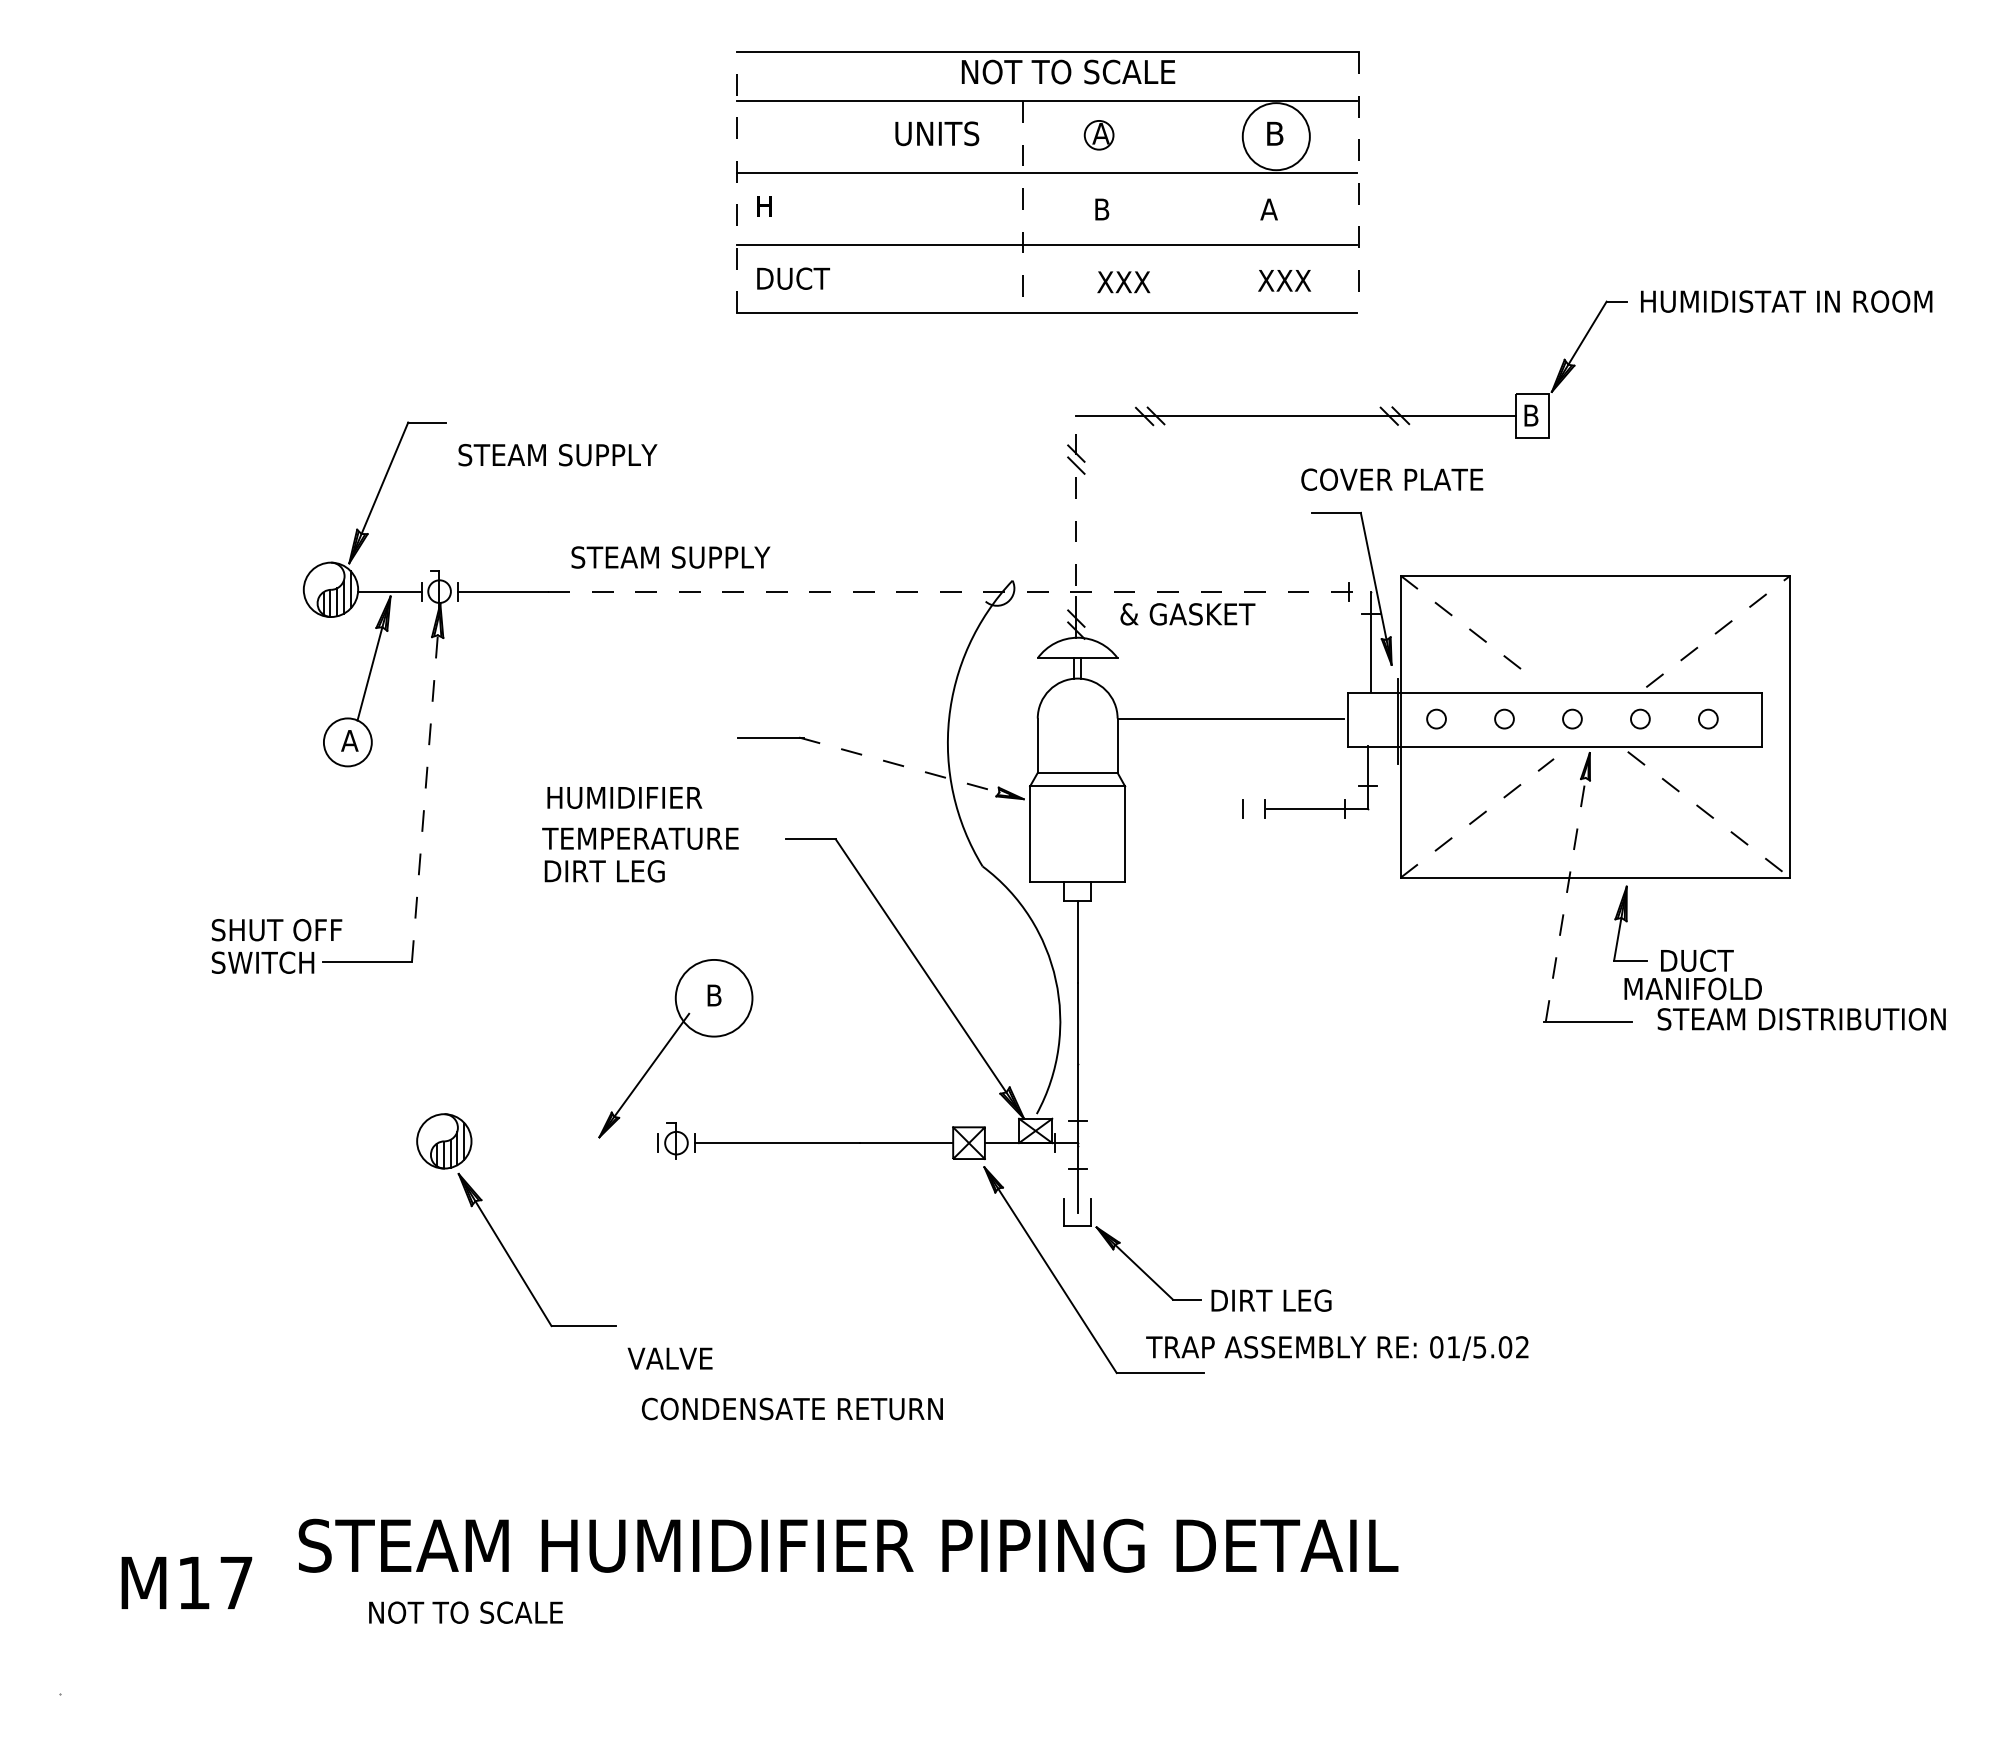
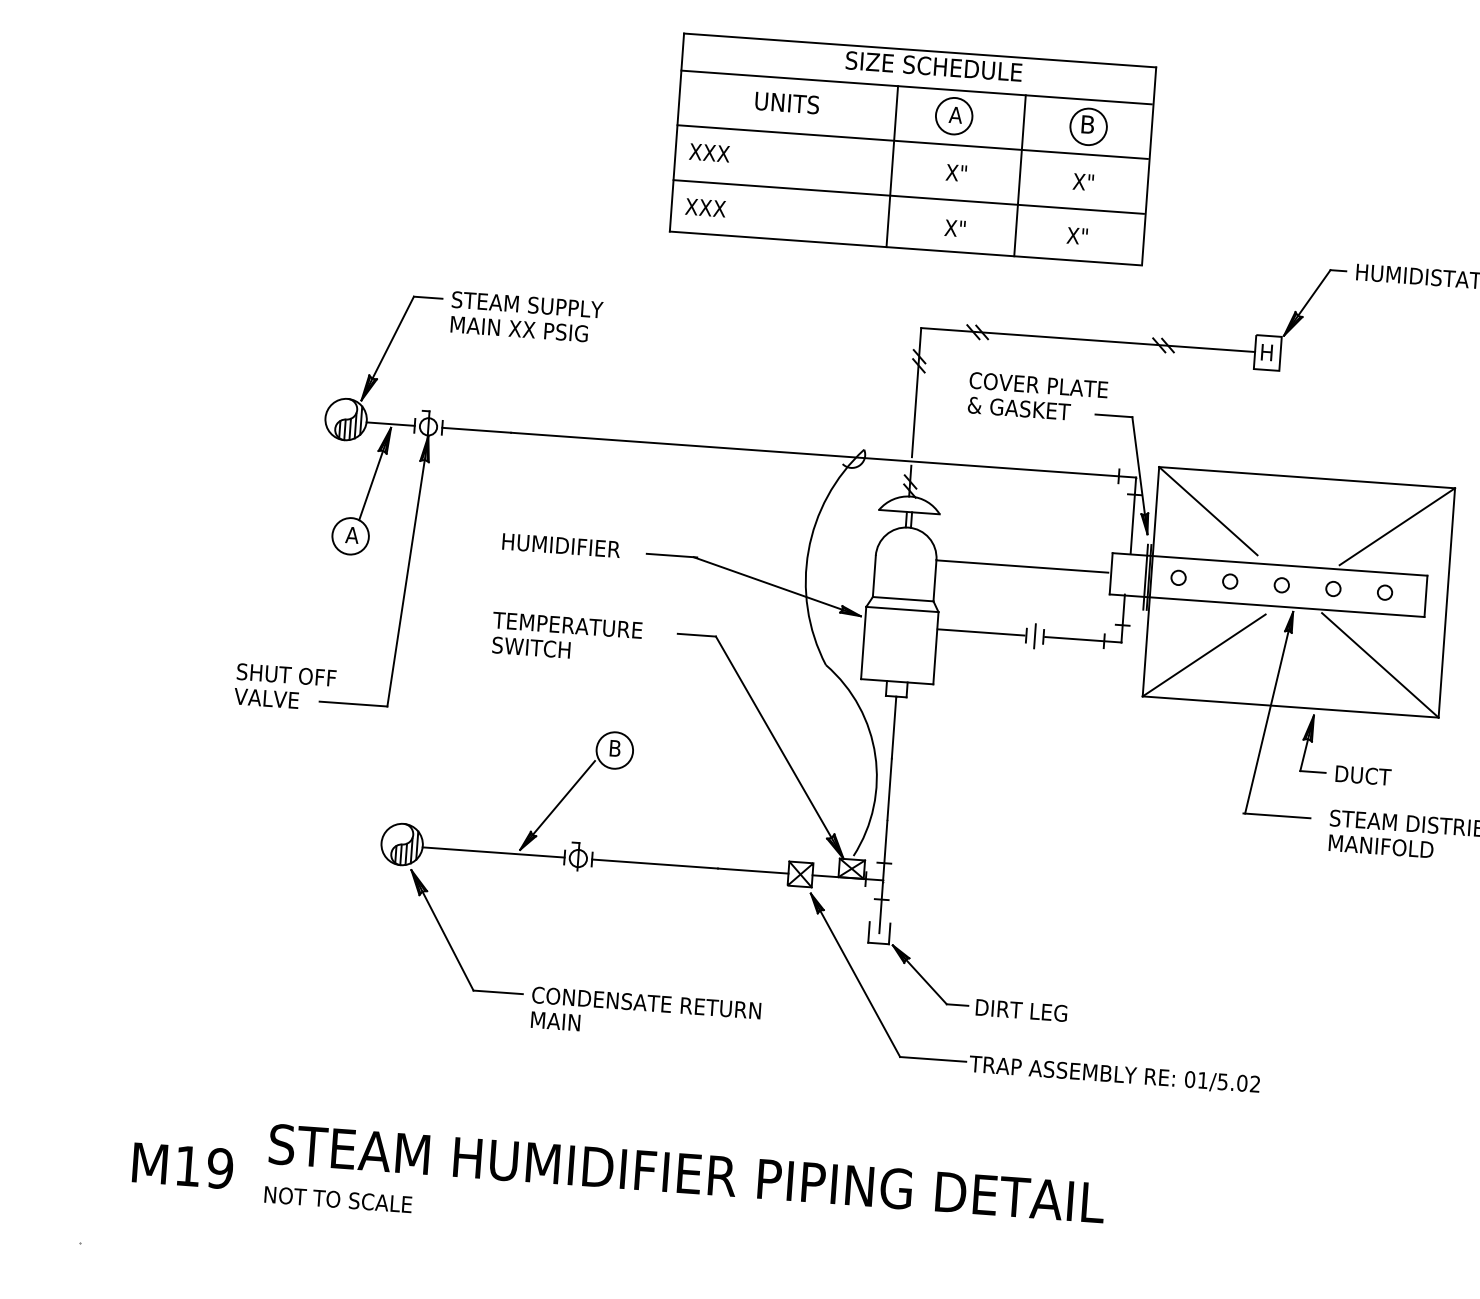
text: (1067, 71) -> (933, 66), NOT TO SCALE -> SIZE SCHEDULE
text: (937, 133) -> (787, 102), moved
circle: (1099, 135) -> (954, 116), size x1.67
circle: (1276, 136) -> (1088, 126), size x0.71
line: (737, 182) -> (677, 132), dashed -> solid
line: (1359, 183) -> (1149, 166), dashed -> solid
text: (781, 206) -> (709, 152), H -> XXX
line: (1022, 207) -> (892, 166), dashed -> solid
line: (1190, 207) -> (1019, 176), added
text: (1106, 209) -> (955, 172), B -> X"
text: (1274, 209) -> (1083, 182), A -> X"
text: (792, 278) -> (713, 208), DUCT -> XXX
text: (1293, 280) -> (1093, 237), XXX -> X"
text: (1132, 282) -> (971, 229), XXX -> X"
text: (1531, 415) -> (1267, 352), B -> H
text: (557, 454) -> (525, 329), STEAM SUPPLY -> MAIN XX PSIG
text: (1392, 479) -> (1038, 385), moved
line: (1075, 500) -> (916, 392), dashed -> solid
text: (670, 557) -> (527, 304), moved
line: (959, 591) -> (823, 455), dashed -> solid
text: (1187, 614) -> (1018, 408), moved
line: (1469, 628) -> (1208, 510), dashed -> solid
line: (1718, 631) -> (1397, 526), dashed -> solid
line: (1393, 721) -> (1145, 577), added
line: (911, 768) -> (777, 586), dashed -> solid
line: (426, 782) -> (408, 571), dashed -> solid
text: (624, 797) -> (561, 545), moved
line: (1253, 808) -> (1034, 635), added
line: (1182, 809) -> (980, 632), added
line: (1709, 814) -> (1380, 665), dashed -> solid
line: (1477, 818) -> (1204, 655), dashed -> solid
text: (604, 871) -> (538, 648), DIRT LEG -> SWITCH
line: (1567, 886) -> (1268, 712), dashed -> solid
text: (262, 962) -> (273, 698), SWITCH -> VALVE
text: (1692, 988) -> (1380, 846), moved
circle: (714, 998) -> (615, 750), size x0.62
line: (564, 1143) -> (493, 852), added
text: (1337, 1348) -> (1114, 1075), moved
text: (669, 1358) -> (561, 1021), VALVE -> MAIN
text: (792, 1408) -> (646, 1002), moved
text: (236, 1582) -> (220, 1168), M17 -> M19
text: (465, 1612) -> (337, 1199), moved

